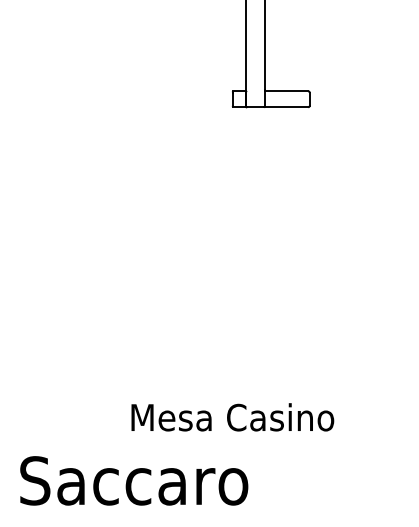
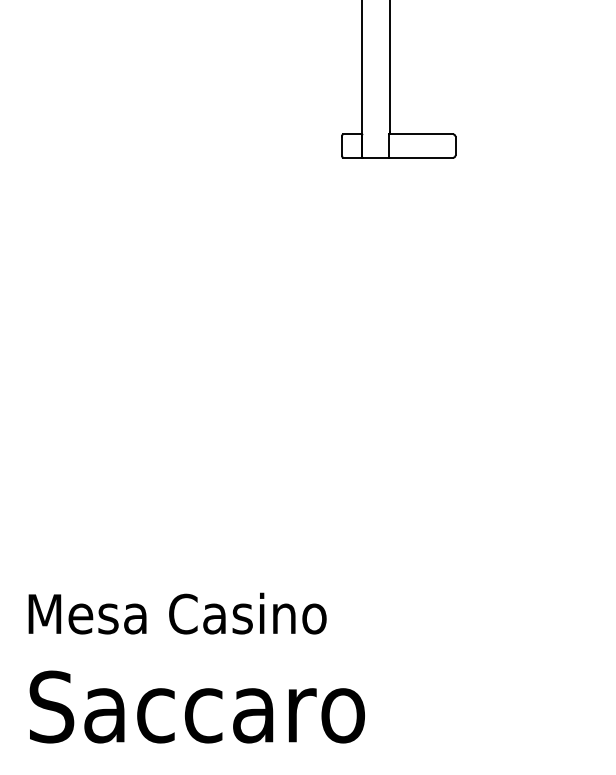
text: (232, 417) -> (177, 613), moved

